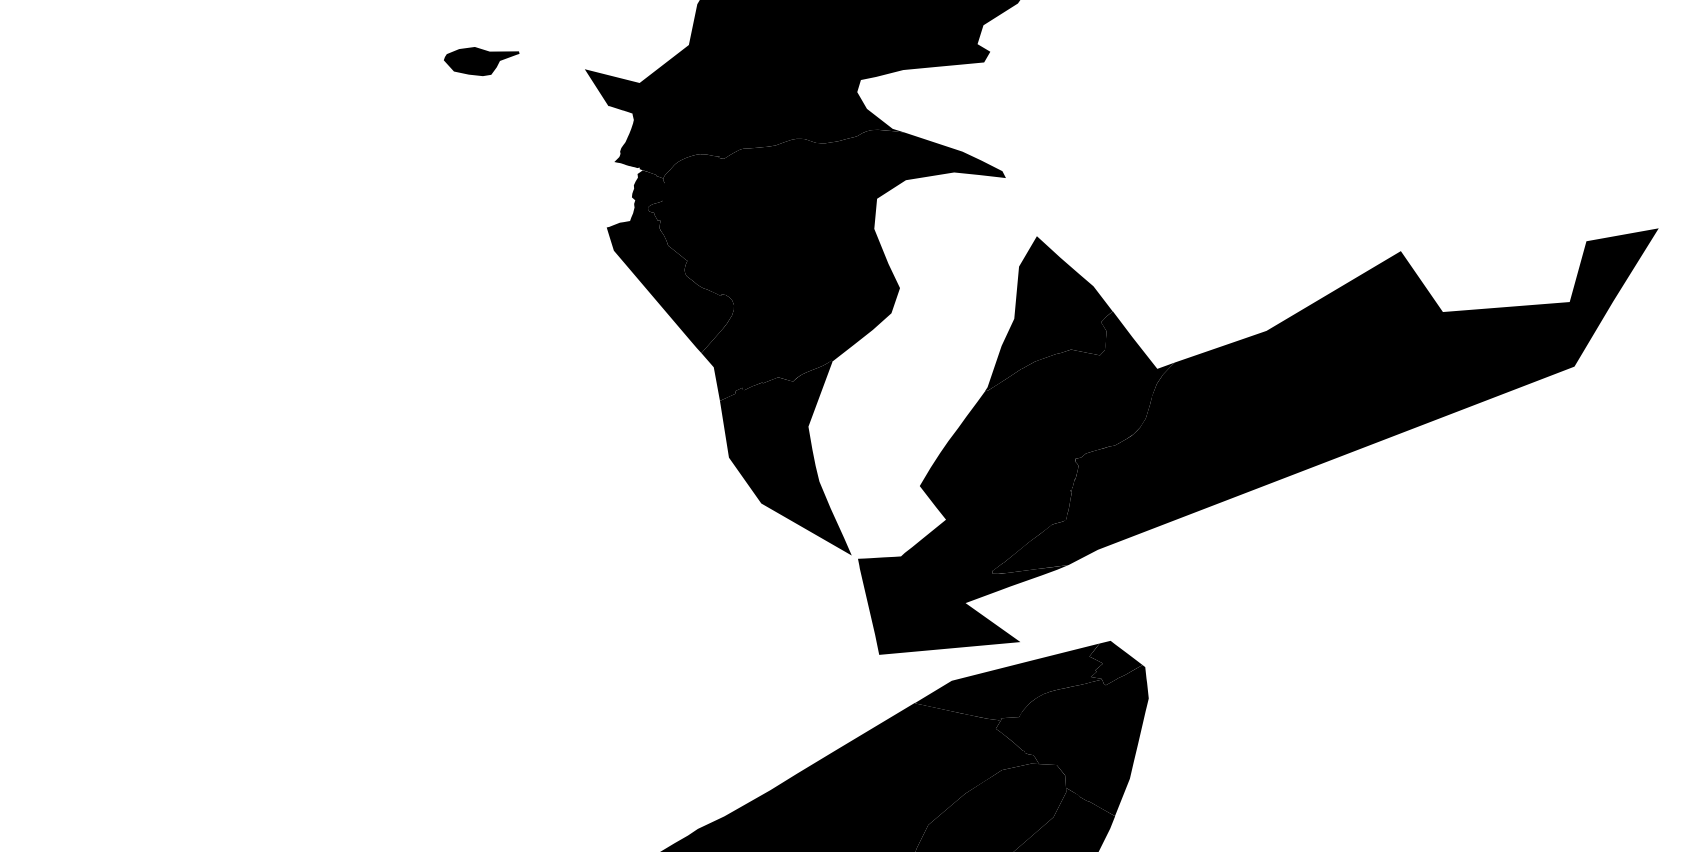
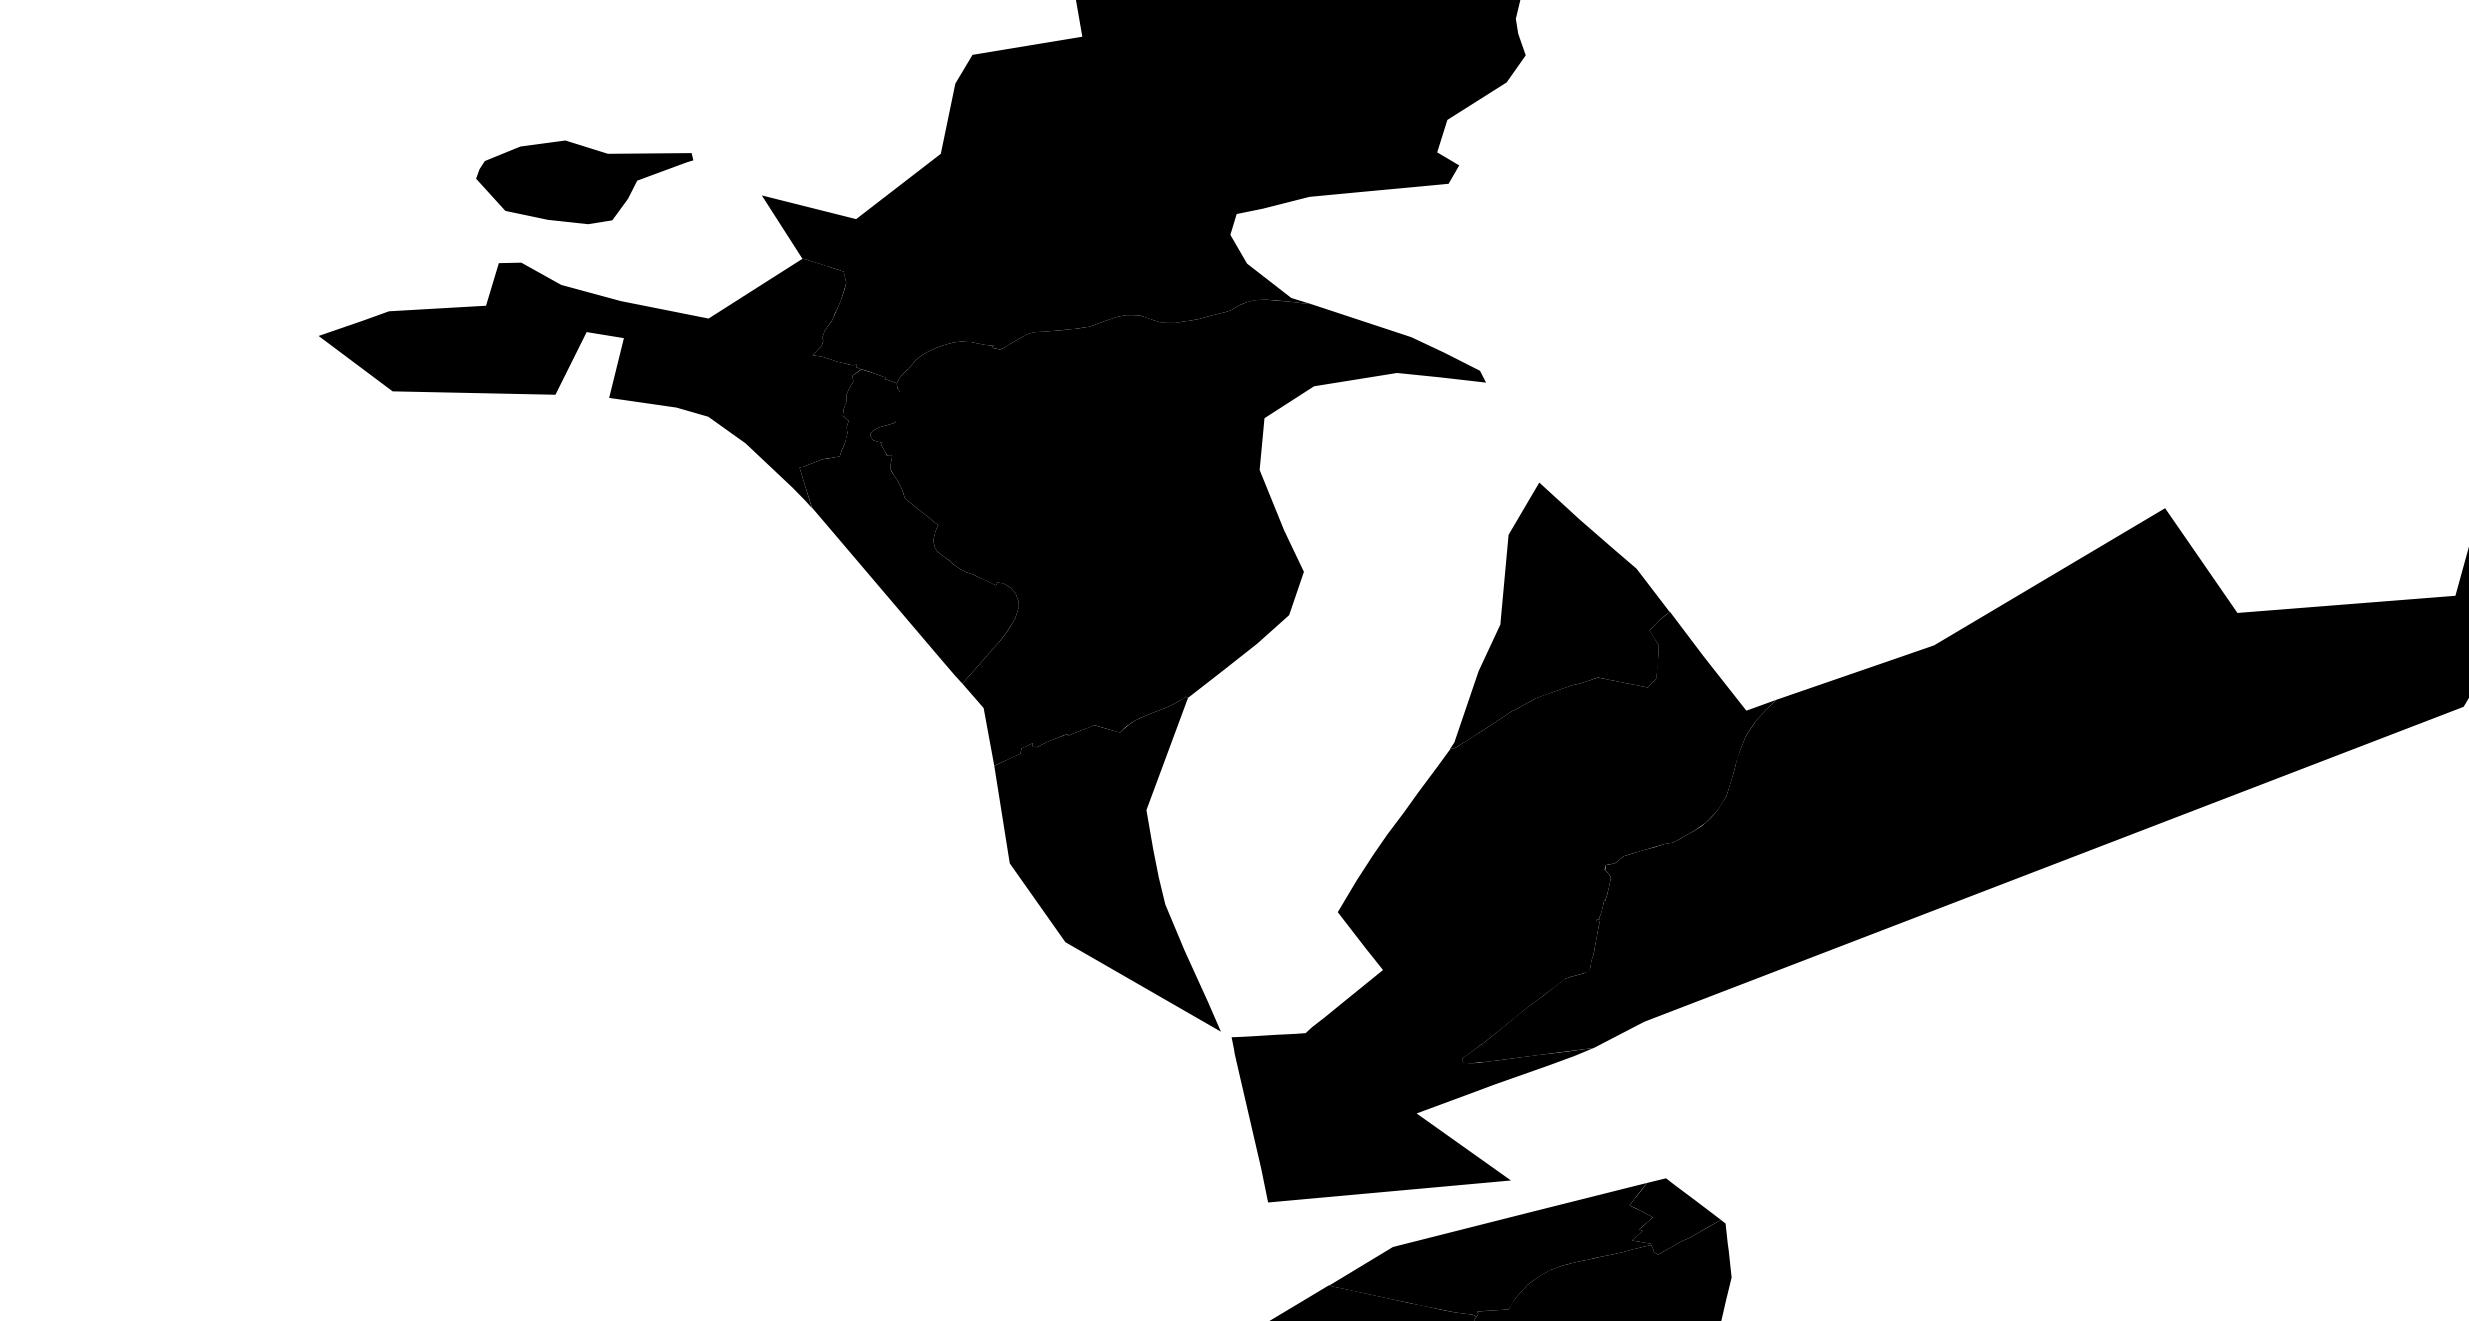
part: (481, 61) -> (584, 182), size x1.67
fill: (484, 178) -> (589, 383), added

